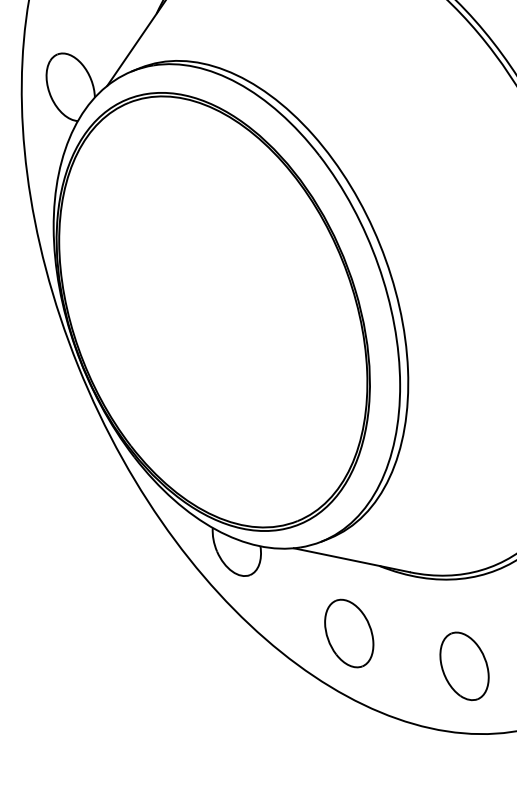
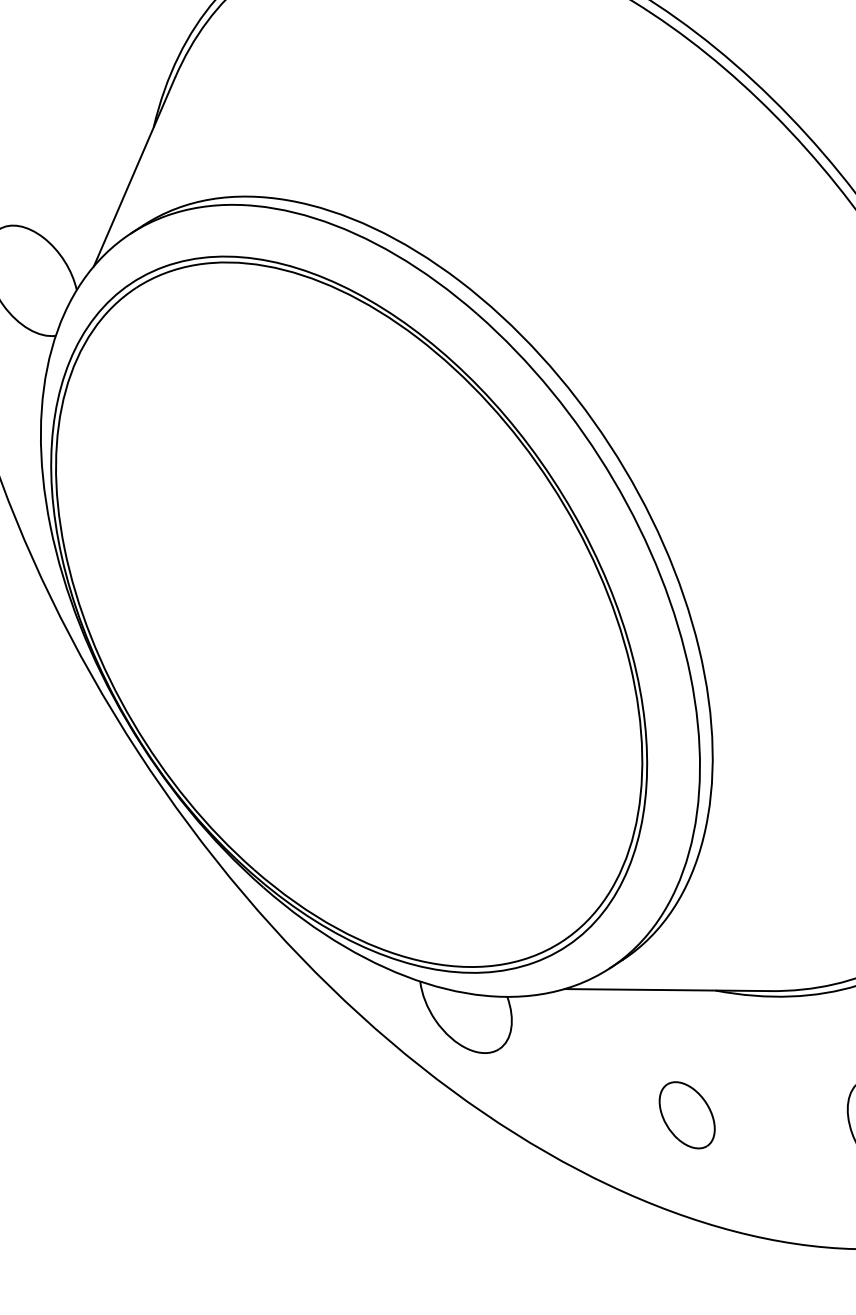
part: (349, 633) -> (687, 1115), size x0.6

